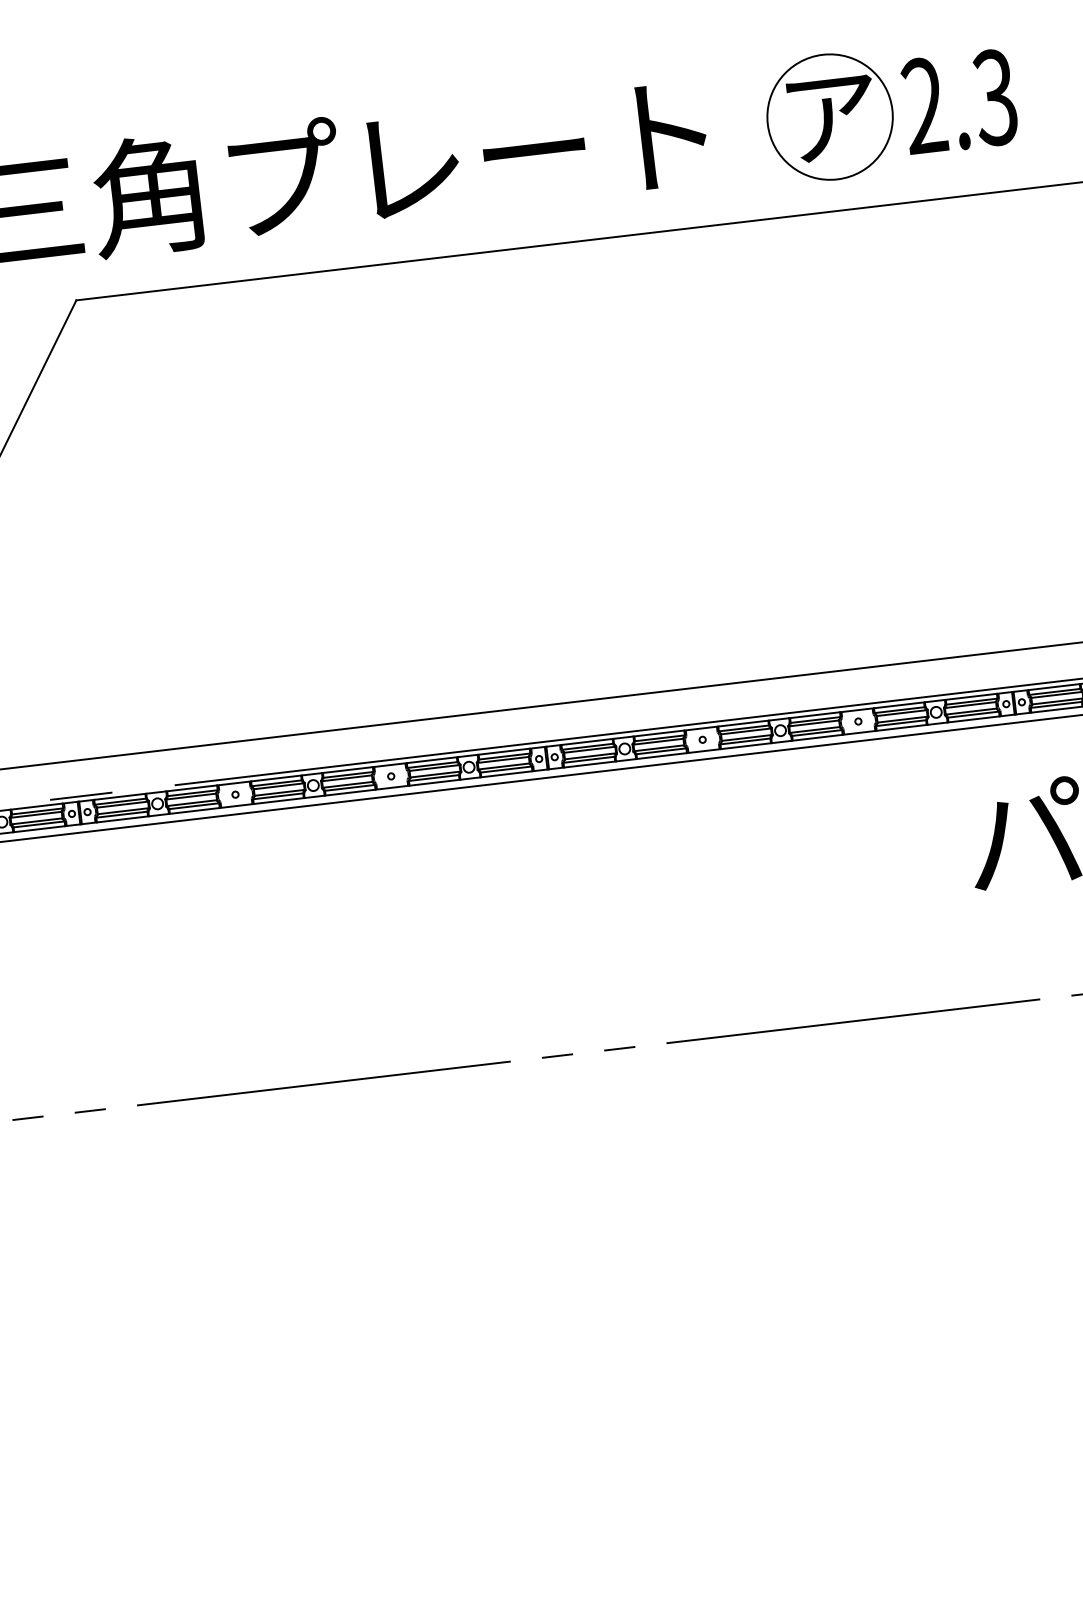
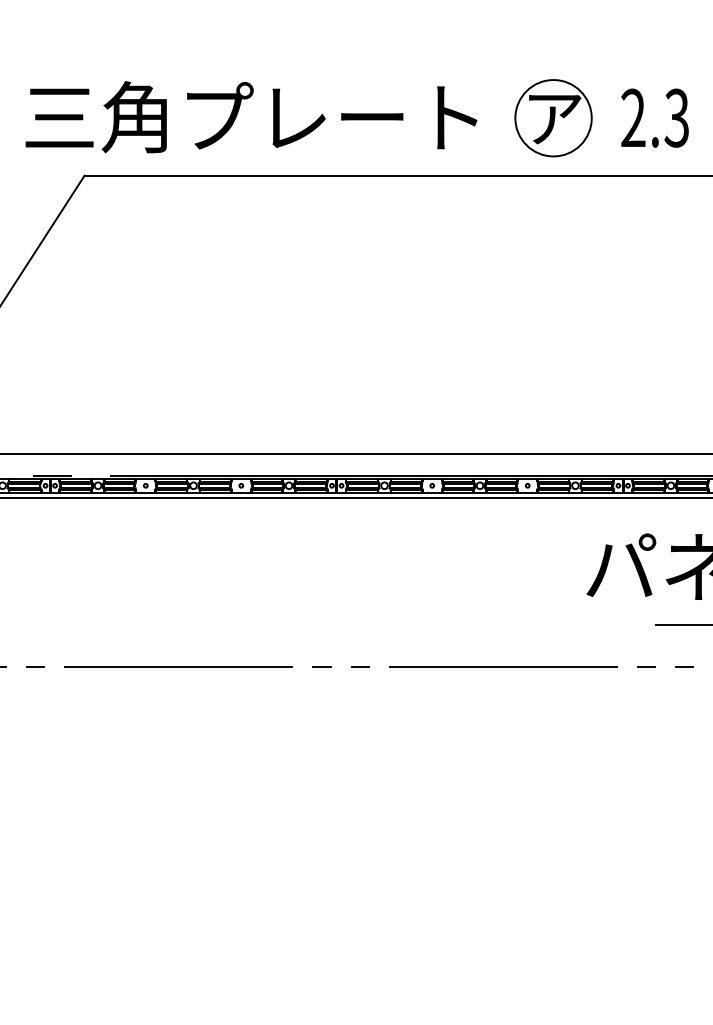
text: (958, 100) -> (654, 117), moved

